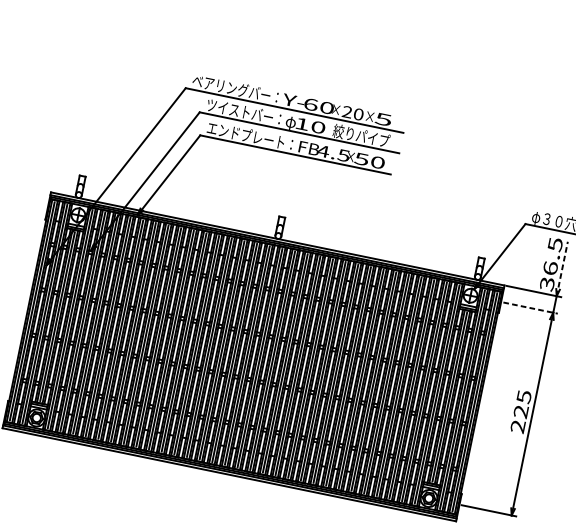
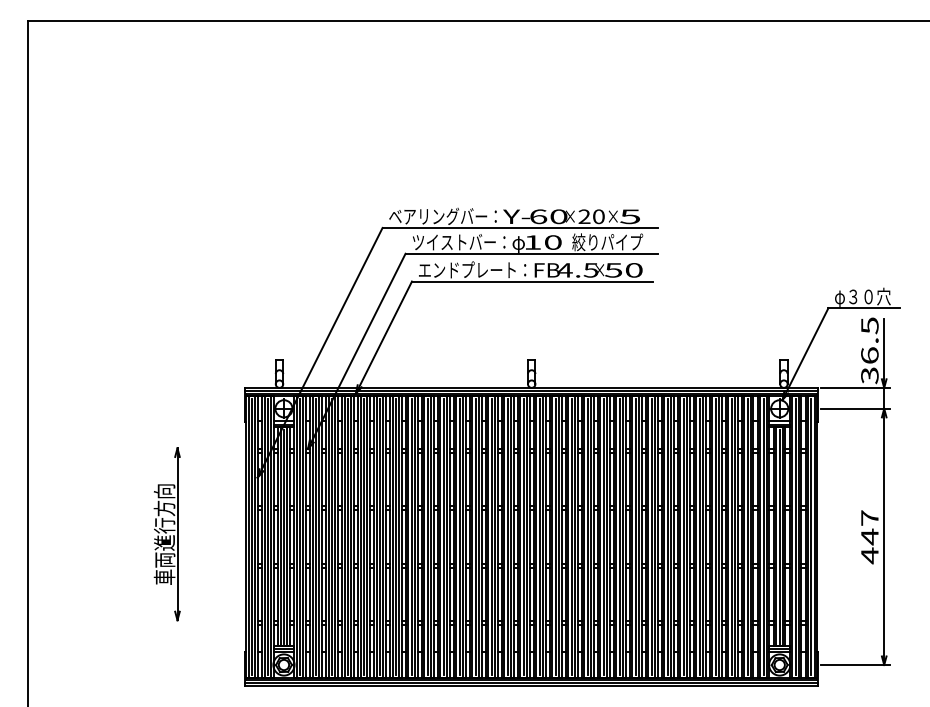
line: (562, 269) -> (884, 353), dashed -> solid
line: (531, 308) -> (856, 408), dashed -> solid
text: (520, 412) -> (869, 537), 225 -> 447

